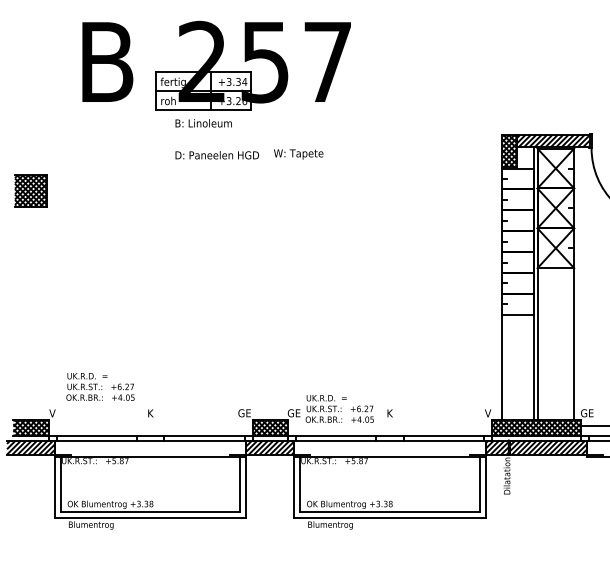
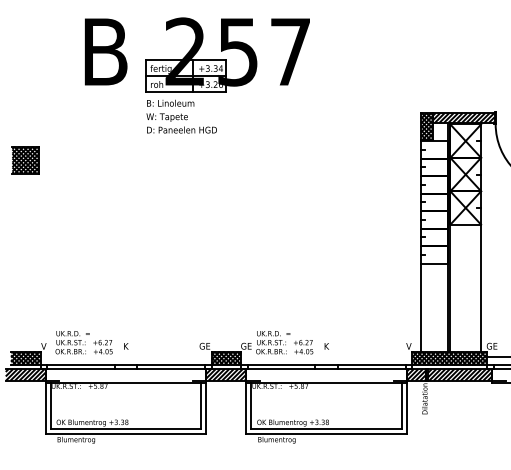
part: (216, 65) -> (197, 54), moved
text: (298, 154) -> (167, 117), moved
text: (100, 386) -> (84, 342), moved

